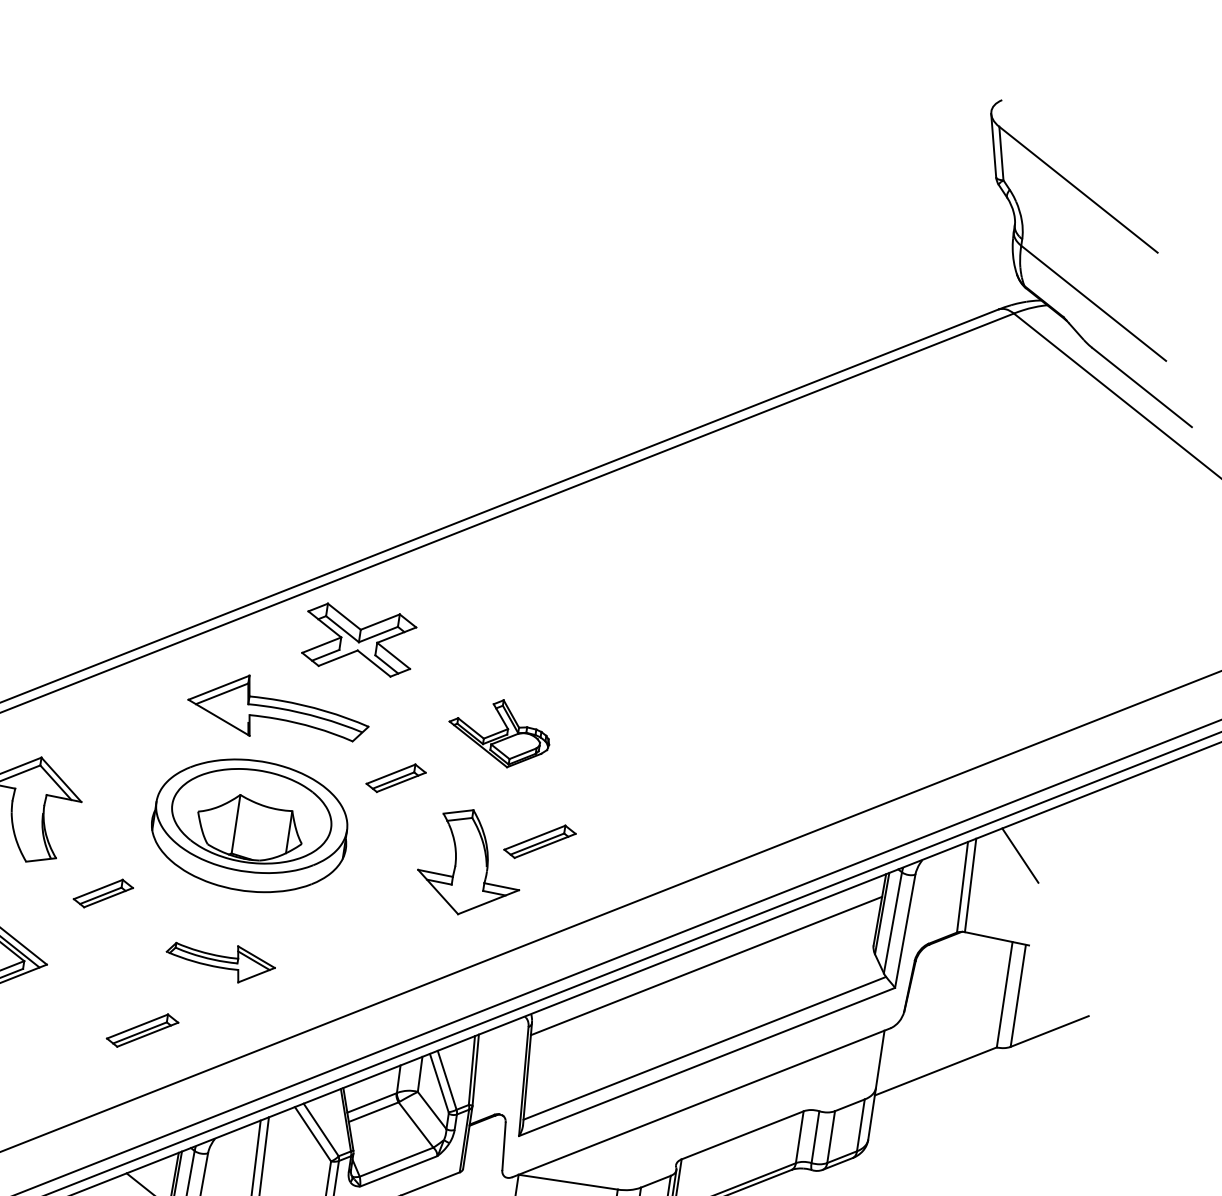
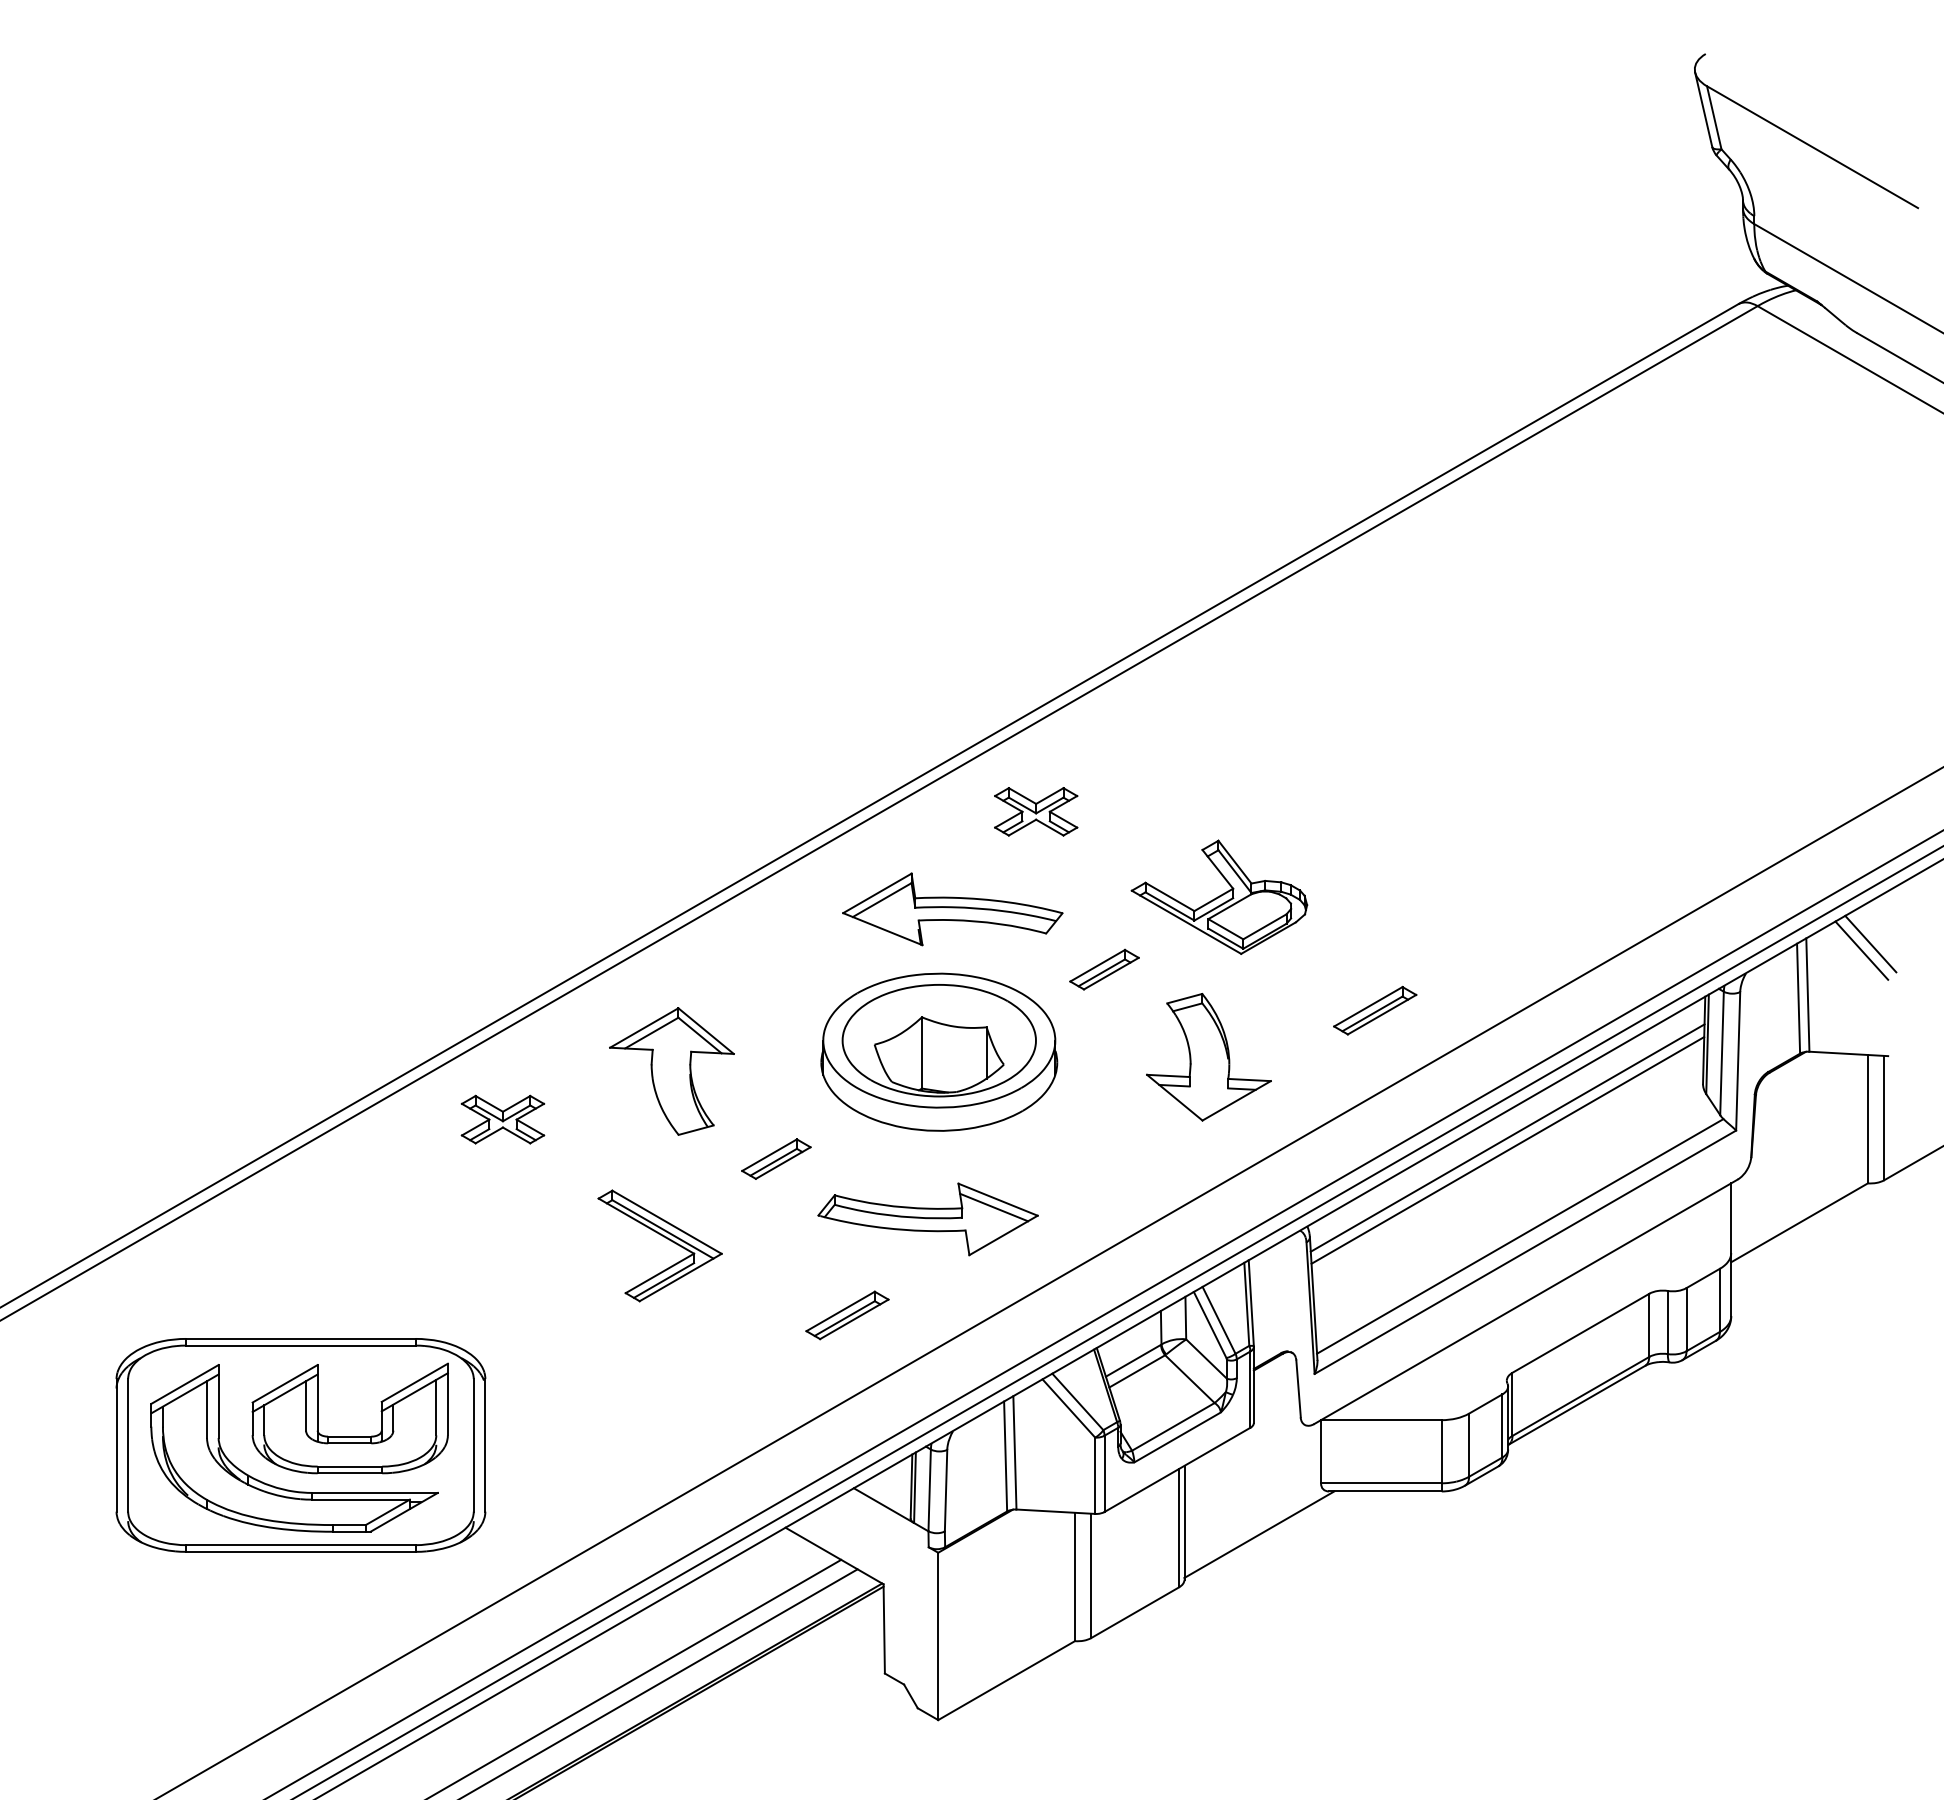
part: (359, 640) -> (1036, 811), size x0.62
part: (499, 732) -> (1219, 896), size x1.43
part: (540, 841) -> (1375, 1010), moved
line: (1028, 850) -> (1870, 943), added
part: (220, 961) -> (927, 1219), size x1.67
line: (704, 976) -> (1507, 1150), added

